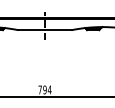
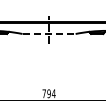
line: (45, 30) -> (49, 34), solid -> dashed

